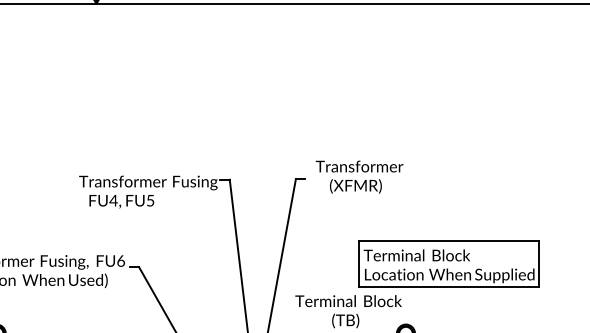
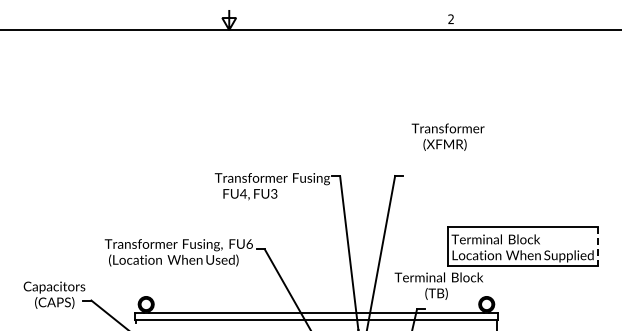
text: (358, 176) -> (447, 136), moved
text: (150, 200) -> (274, 193), FU5 -> FU3
line: (539, 263) -> (597, 246), solid -> dashed

